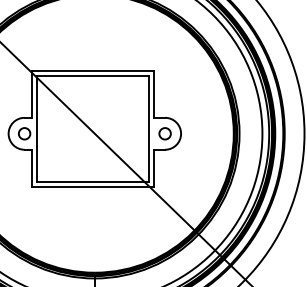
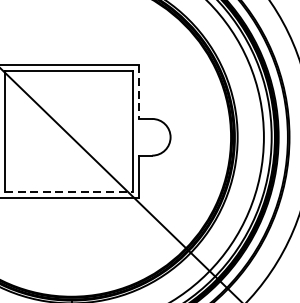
line: (153, 95) -> (138, 93), solid -> dashed
circle: (164, 133) -> (151, 136), removed
line: (92, 181) -> (68, 192), solid -> dashed

